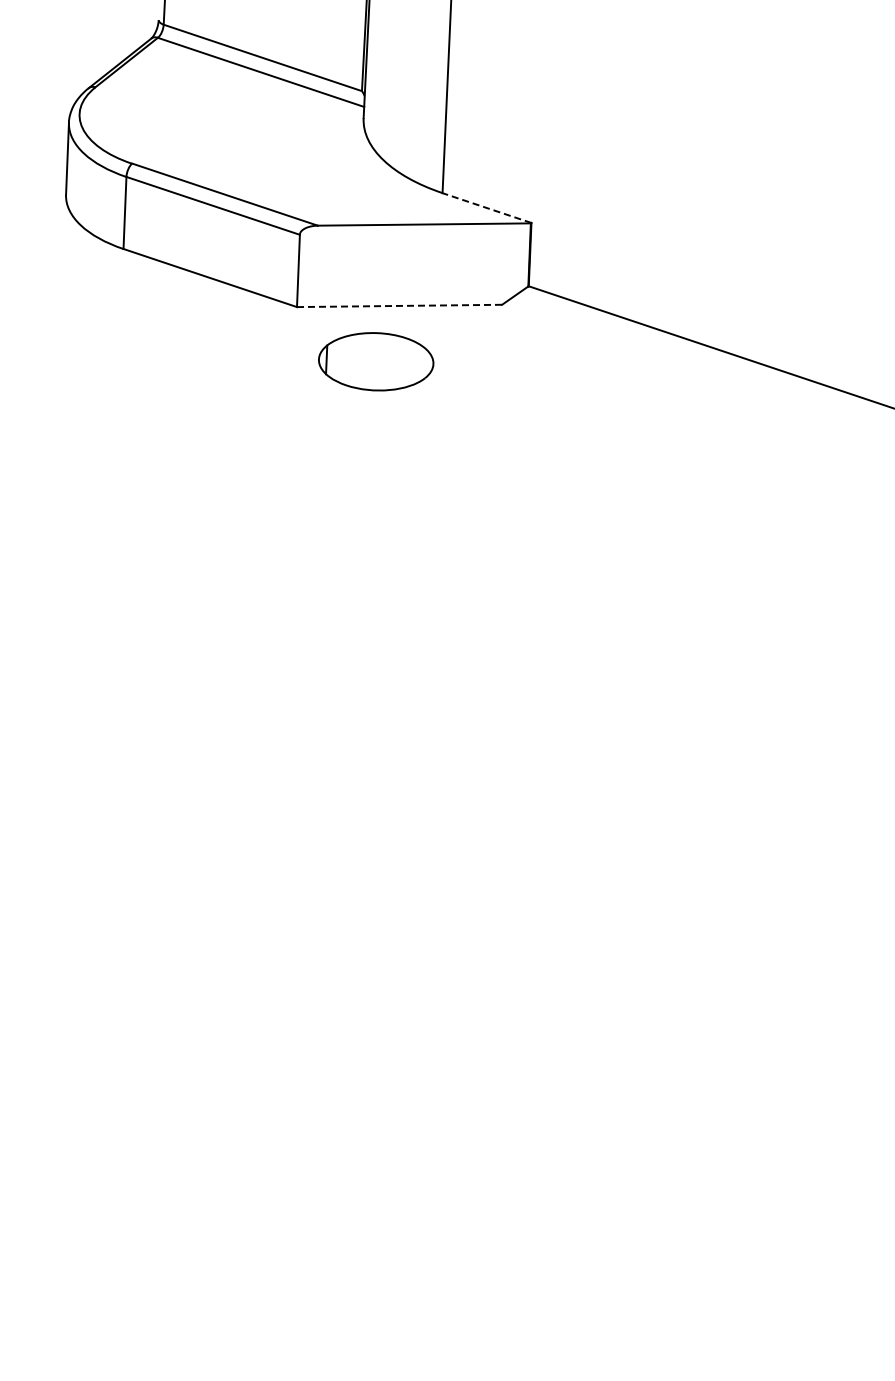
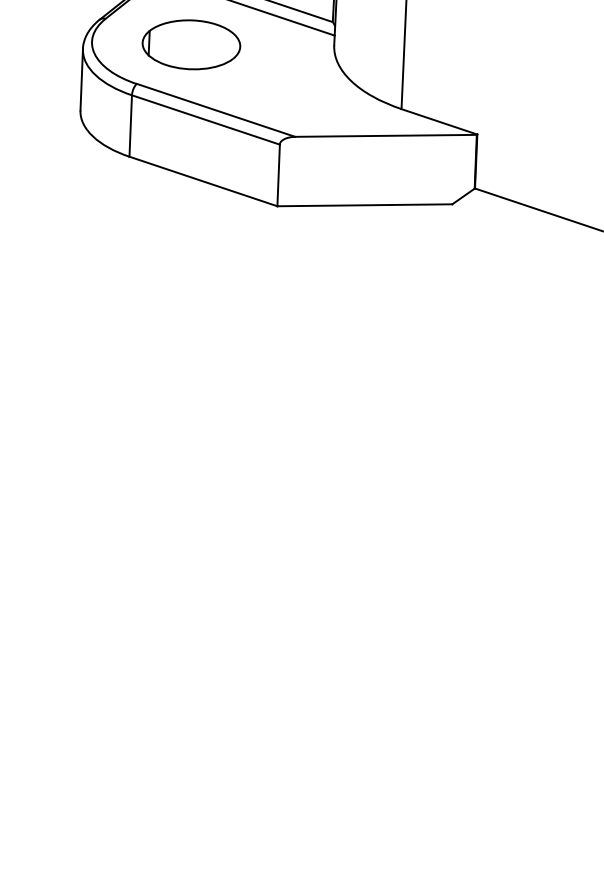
line: (487, 208) -> (439, 122), dashed -> solid
line: (399, 305) -> (364, 204), dashed -> solid
part: (376, 361) -> (191, 44), moved

